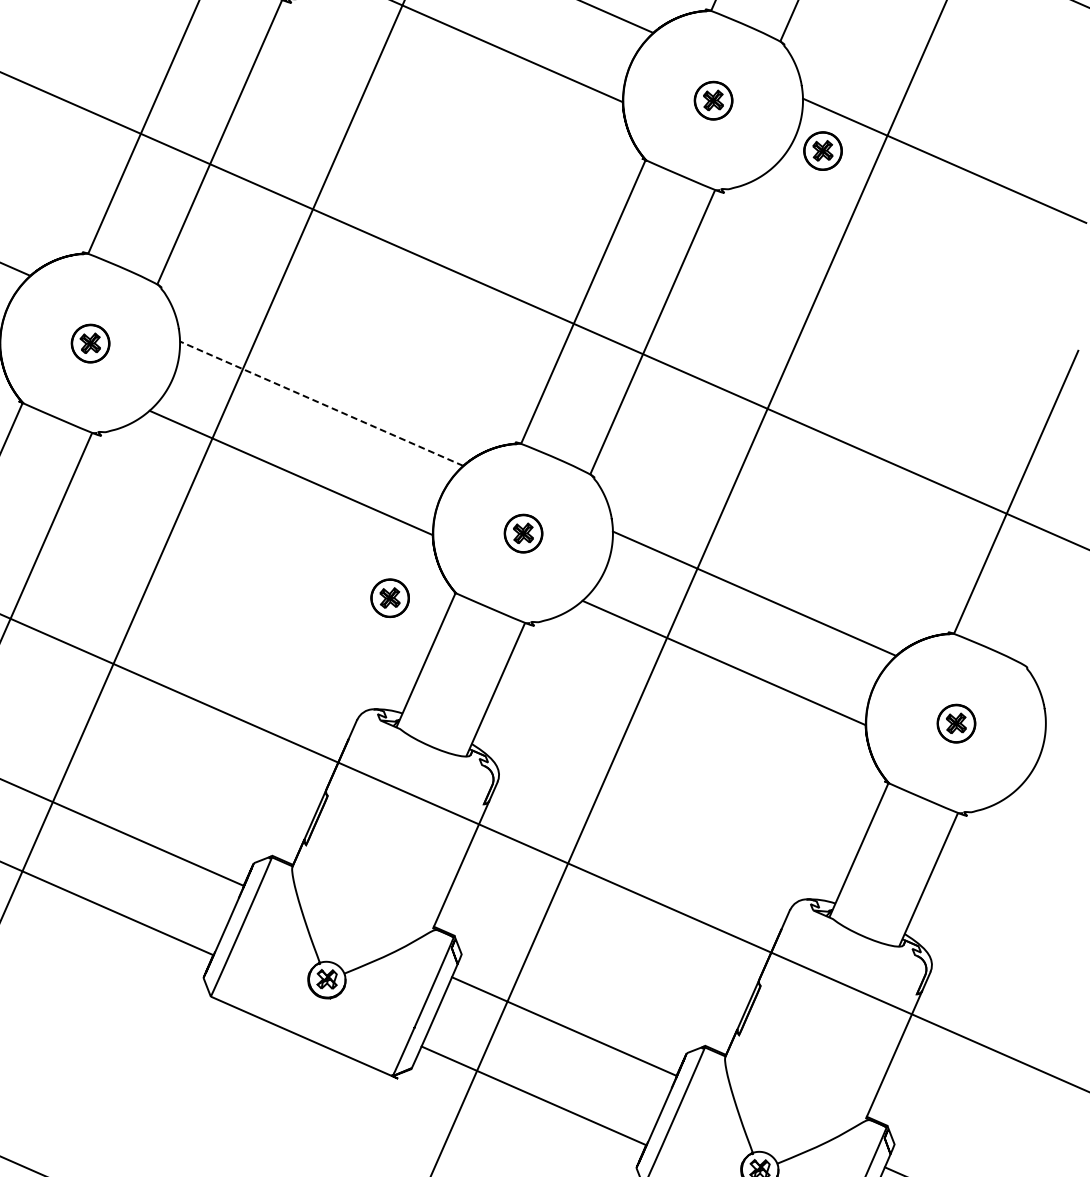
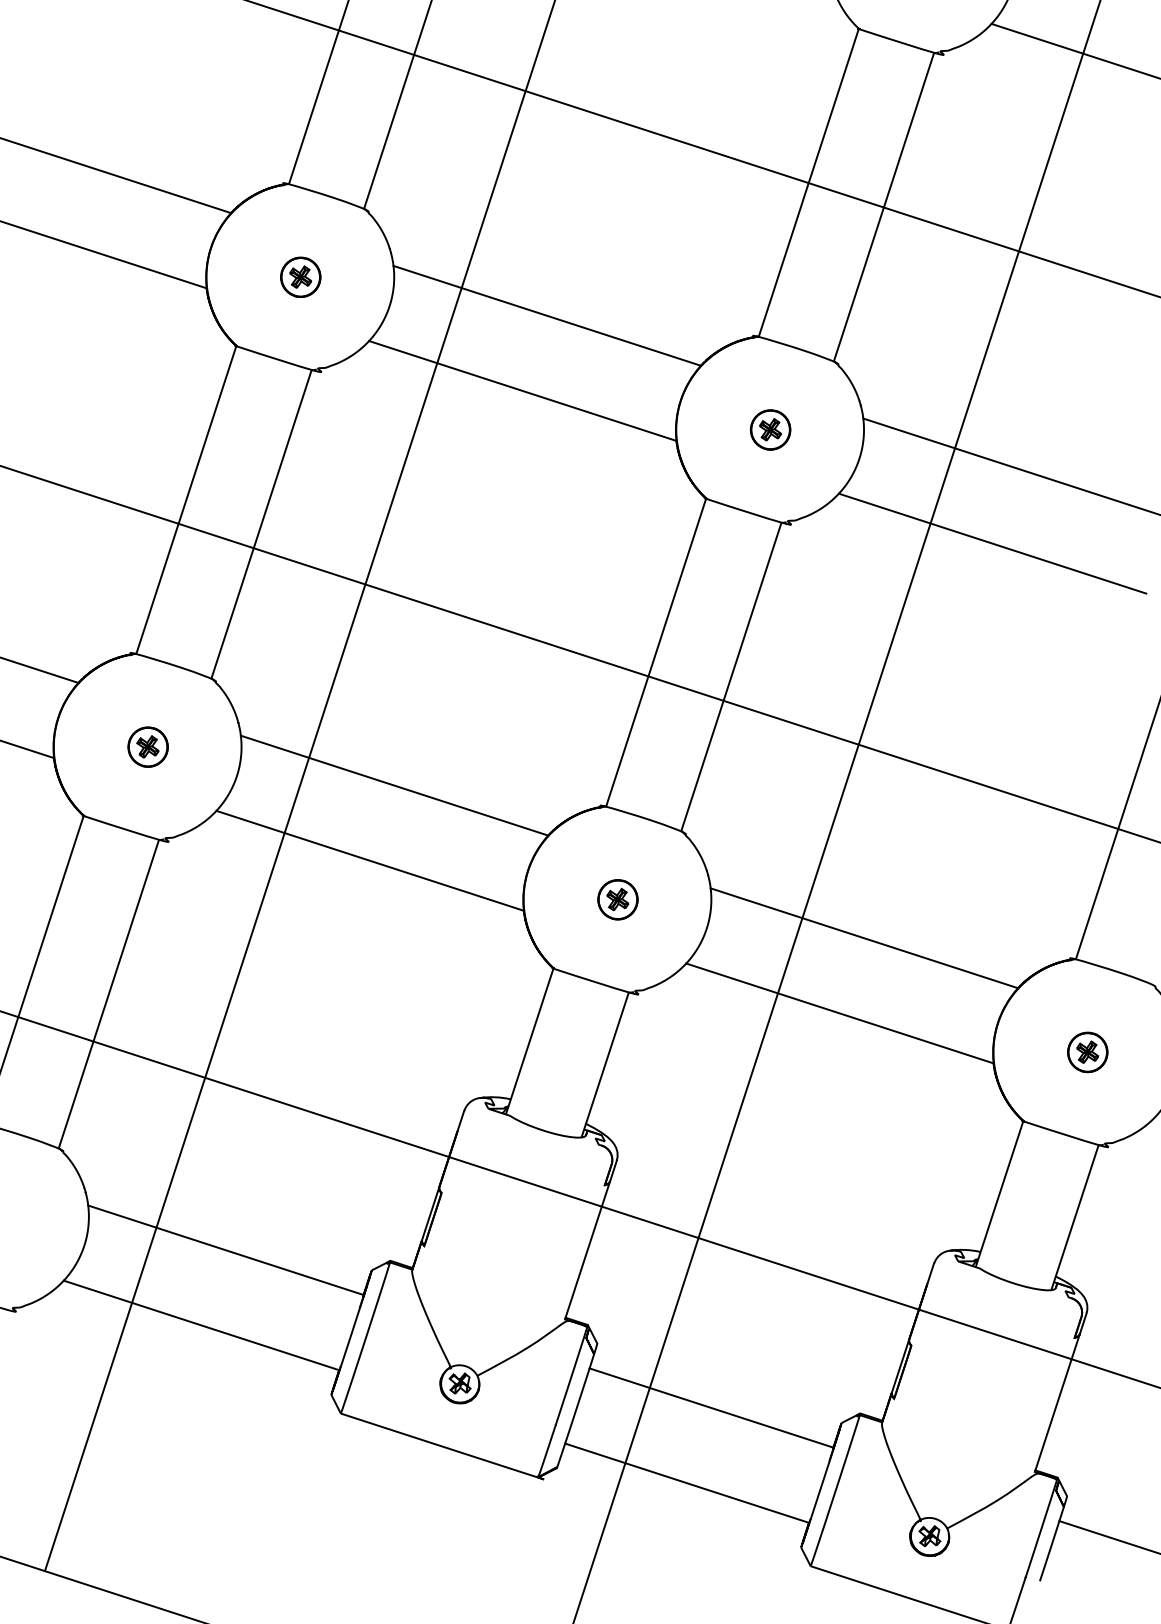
part: (822, 150) -> (889, 470), removed
line: (914, 229) -> (992, 543), added
line: (321, 403) -> (394, 785), dashed -> solid
part: (389, 597) -> (485, 980), removed

